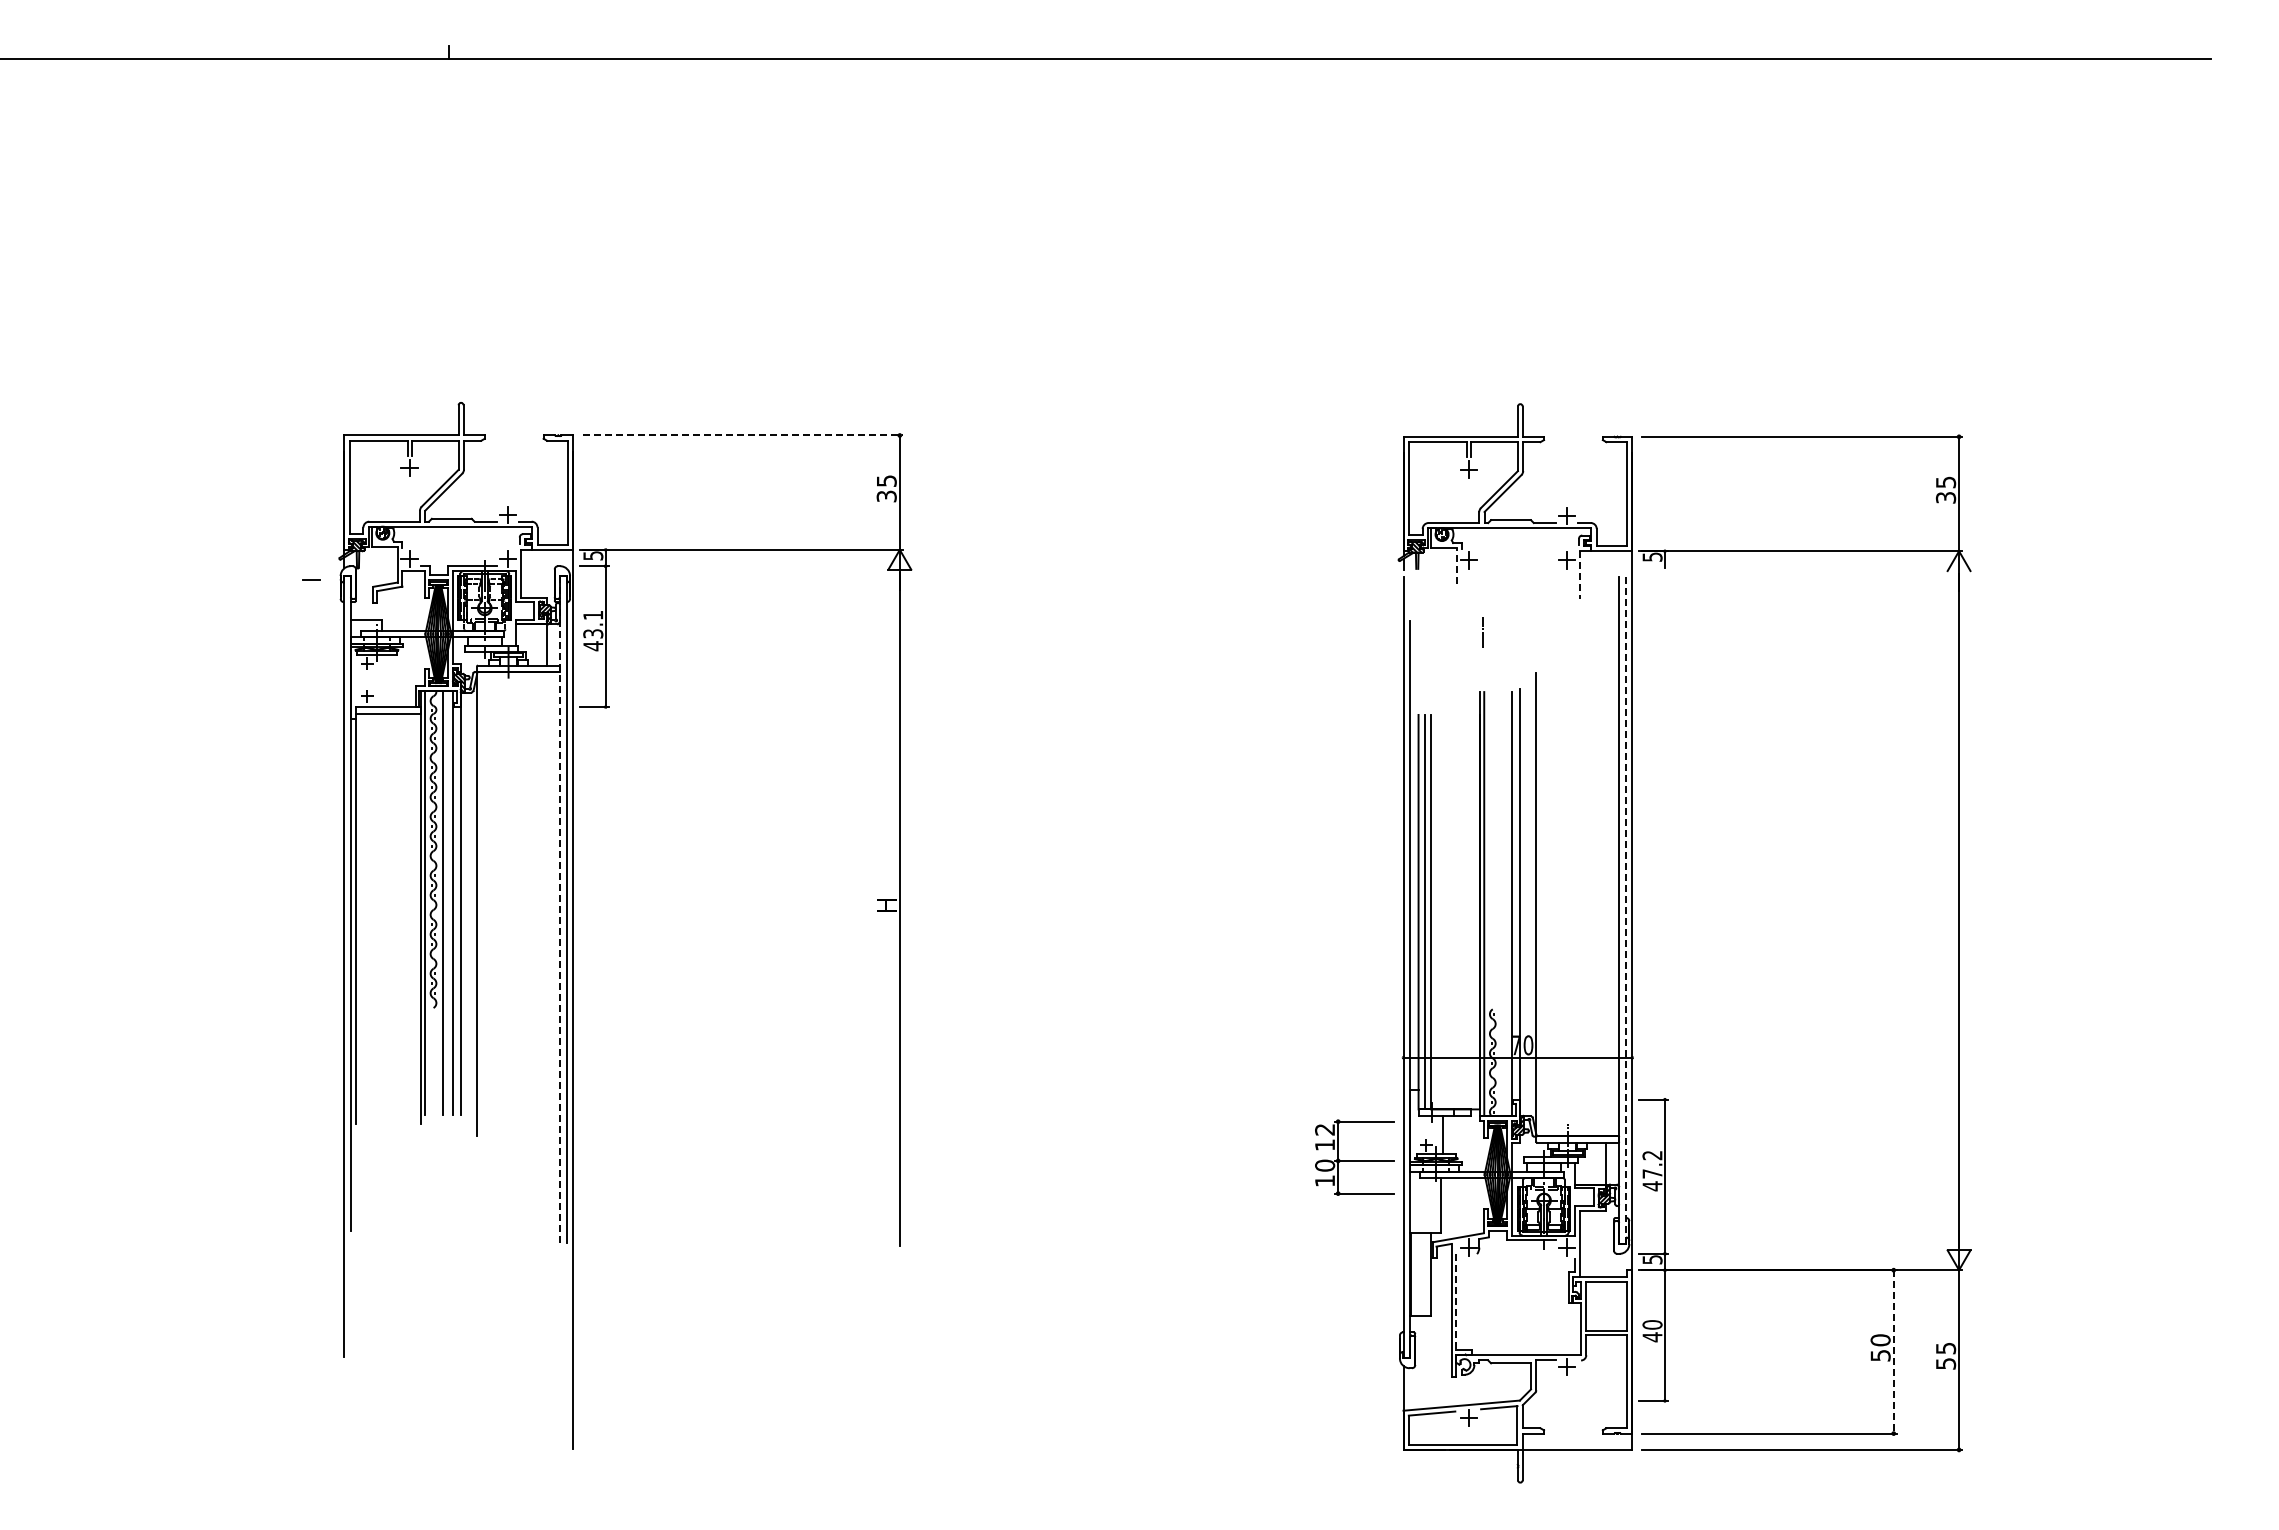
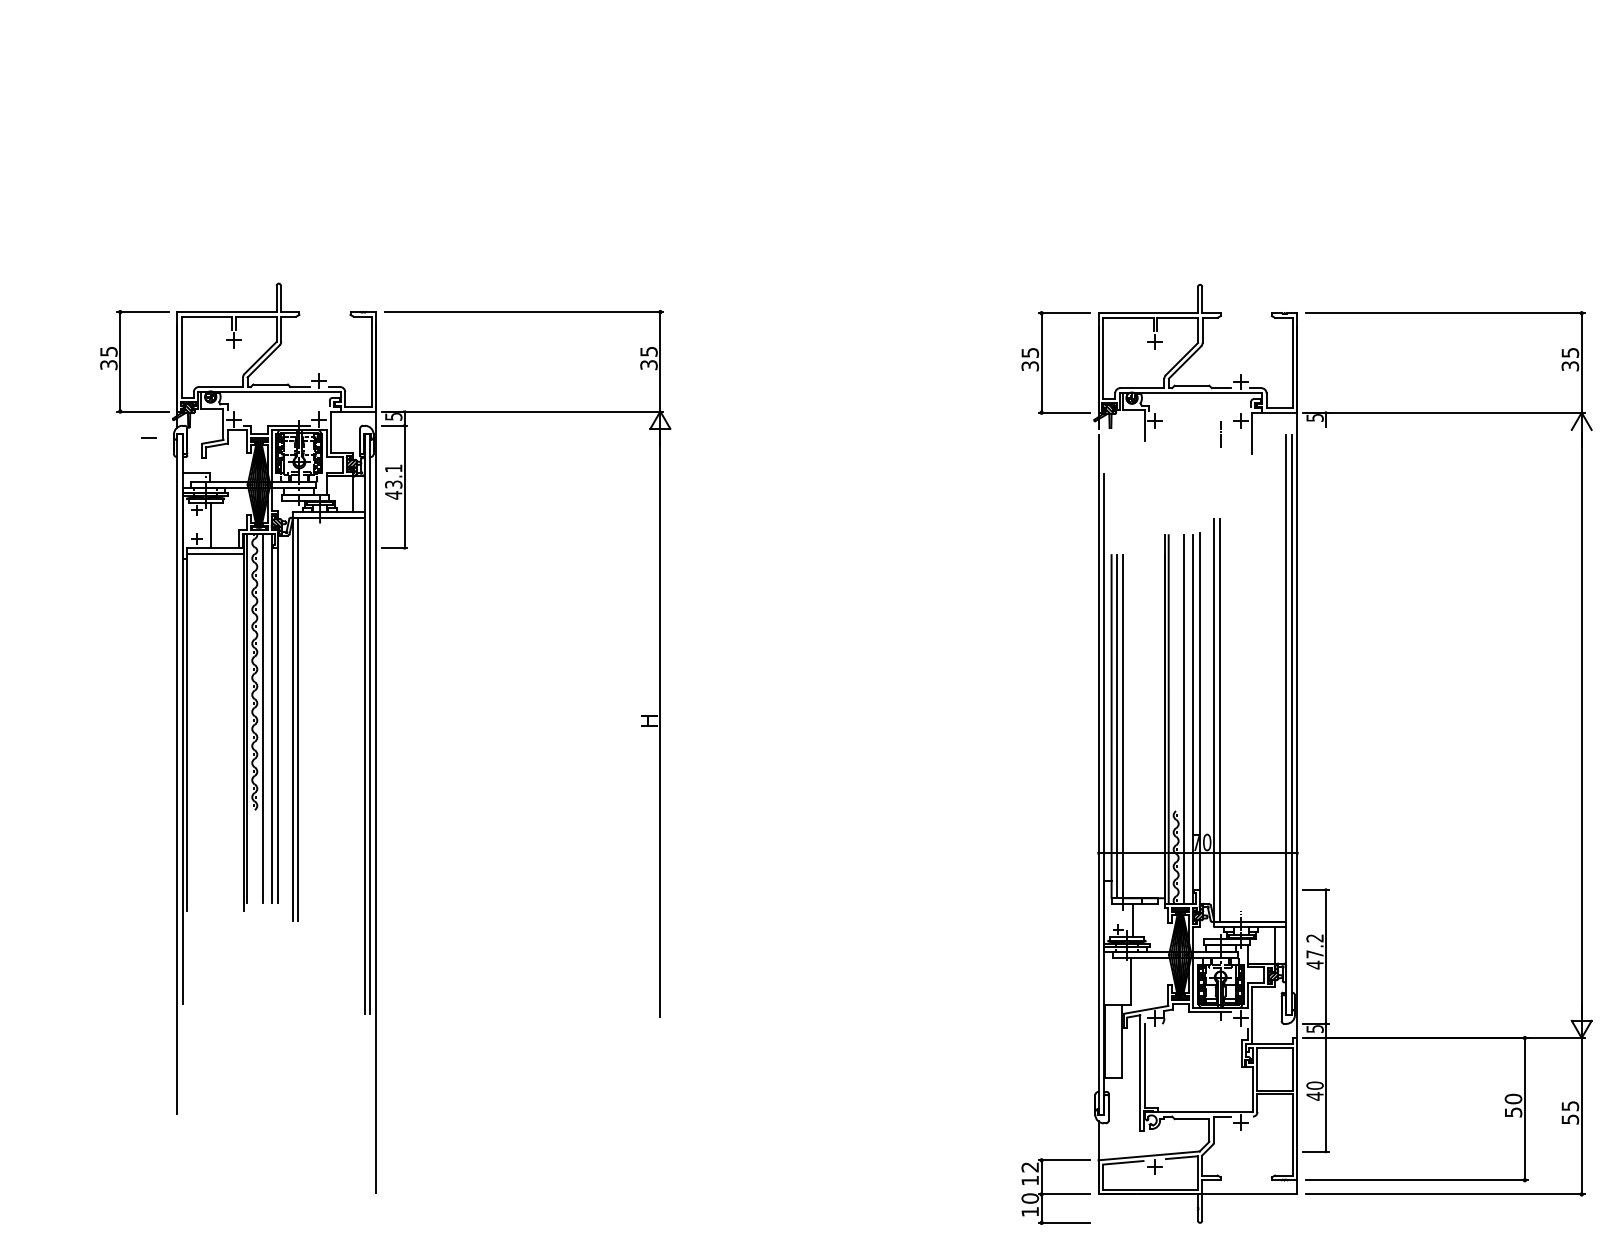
line: (743, 435) -> (524, 312), dashed -> solid
part: (279, 492) -> (120, 361), added
part: (1338, 493) -> (1041, 362), added
line: (1456, 565) -> (1144, 425), dashed -> solid
line: (1580, 575) -> (1252, 433), dashed -> solid
line: (1482, 632) -> (1220, 434), moved
line: (383, 681) -> (211, 526), added
line: (483, 903) -> (298, 719), added
line: (1502, 903) -> (1184, 719), added
line: (1542, 904) -> (1219, 720), added
line: (559, 909) -> (364, 724), dashed -> solid
line: (1625, 911) -> (1291, 726), dashed -> solid
part: (1354, 1157) -> (1055, 1191), moved
line: (1456, 1302) -> (1144, 1066), dashed -> solid
line: (1893, 1351) -> (1524, 1108), dashed -> solid

